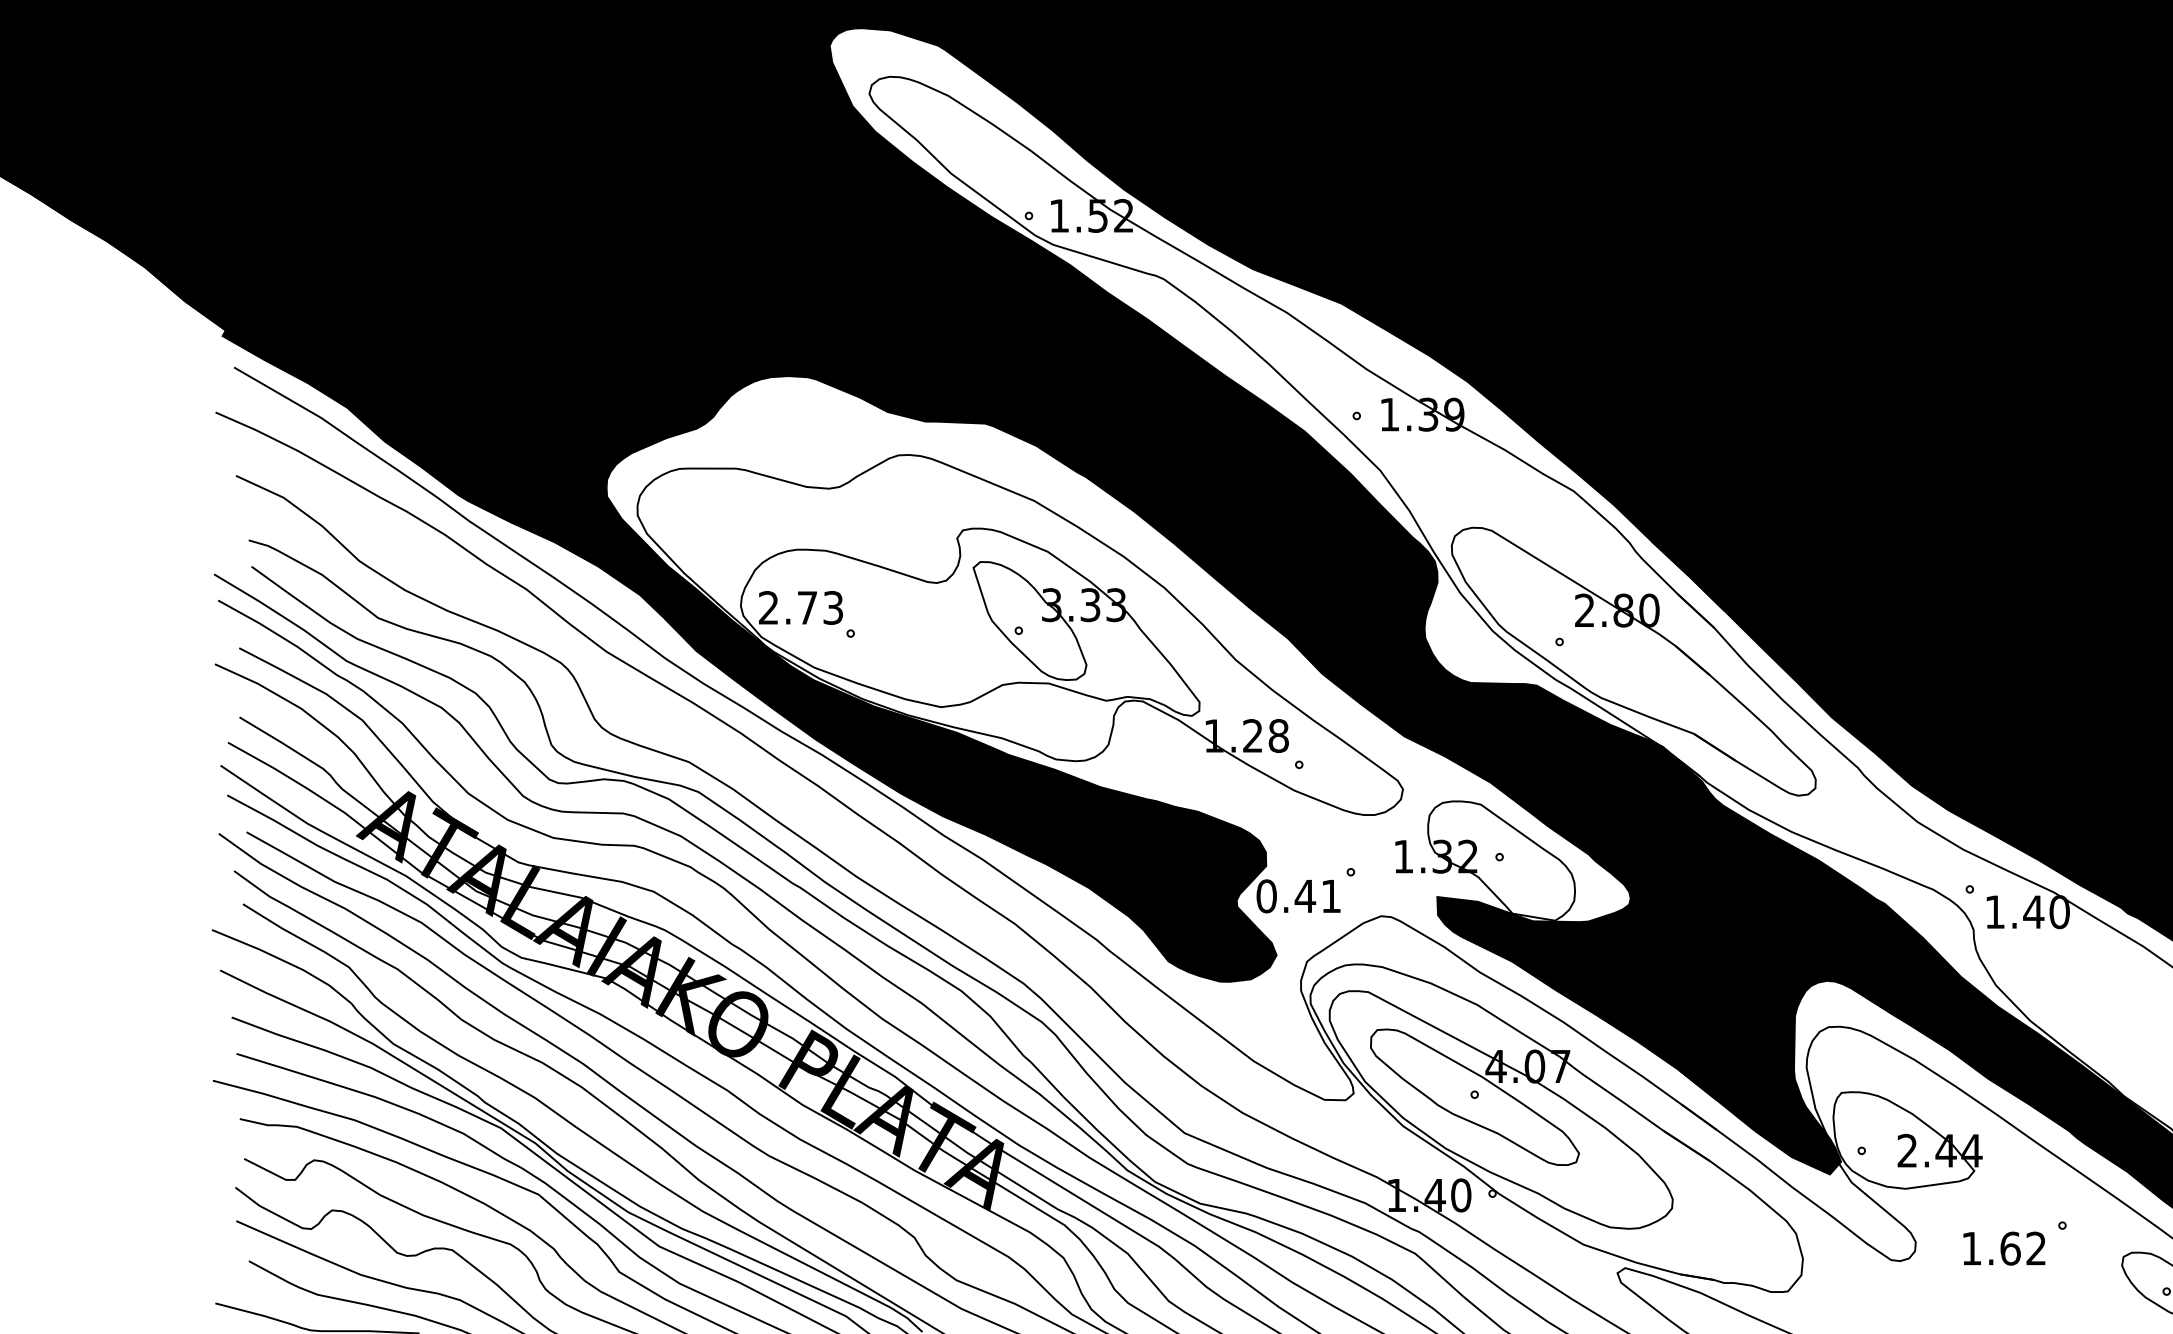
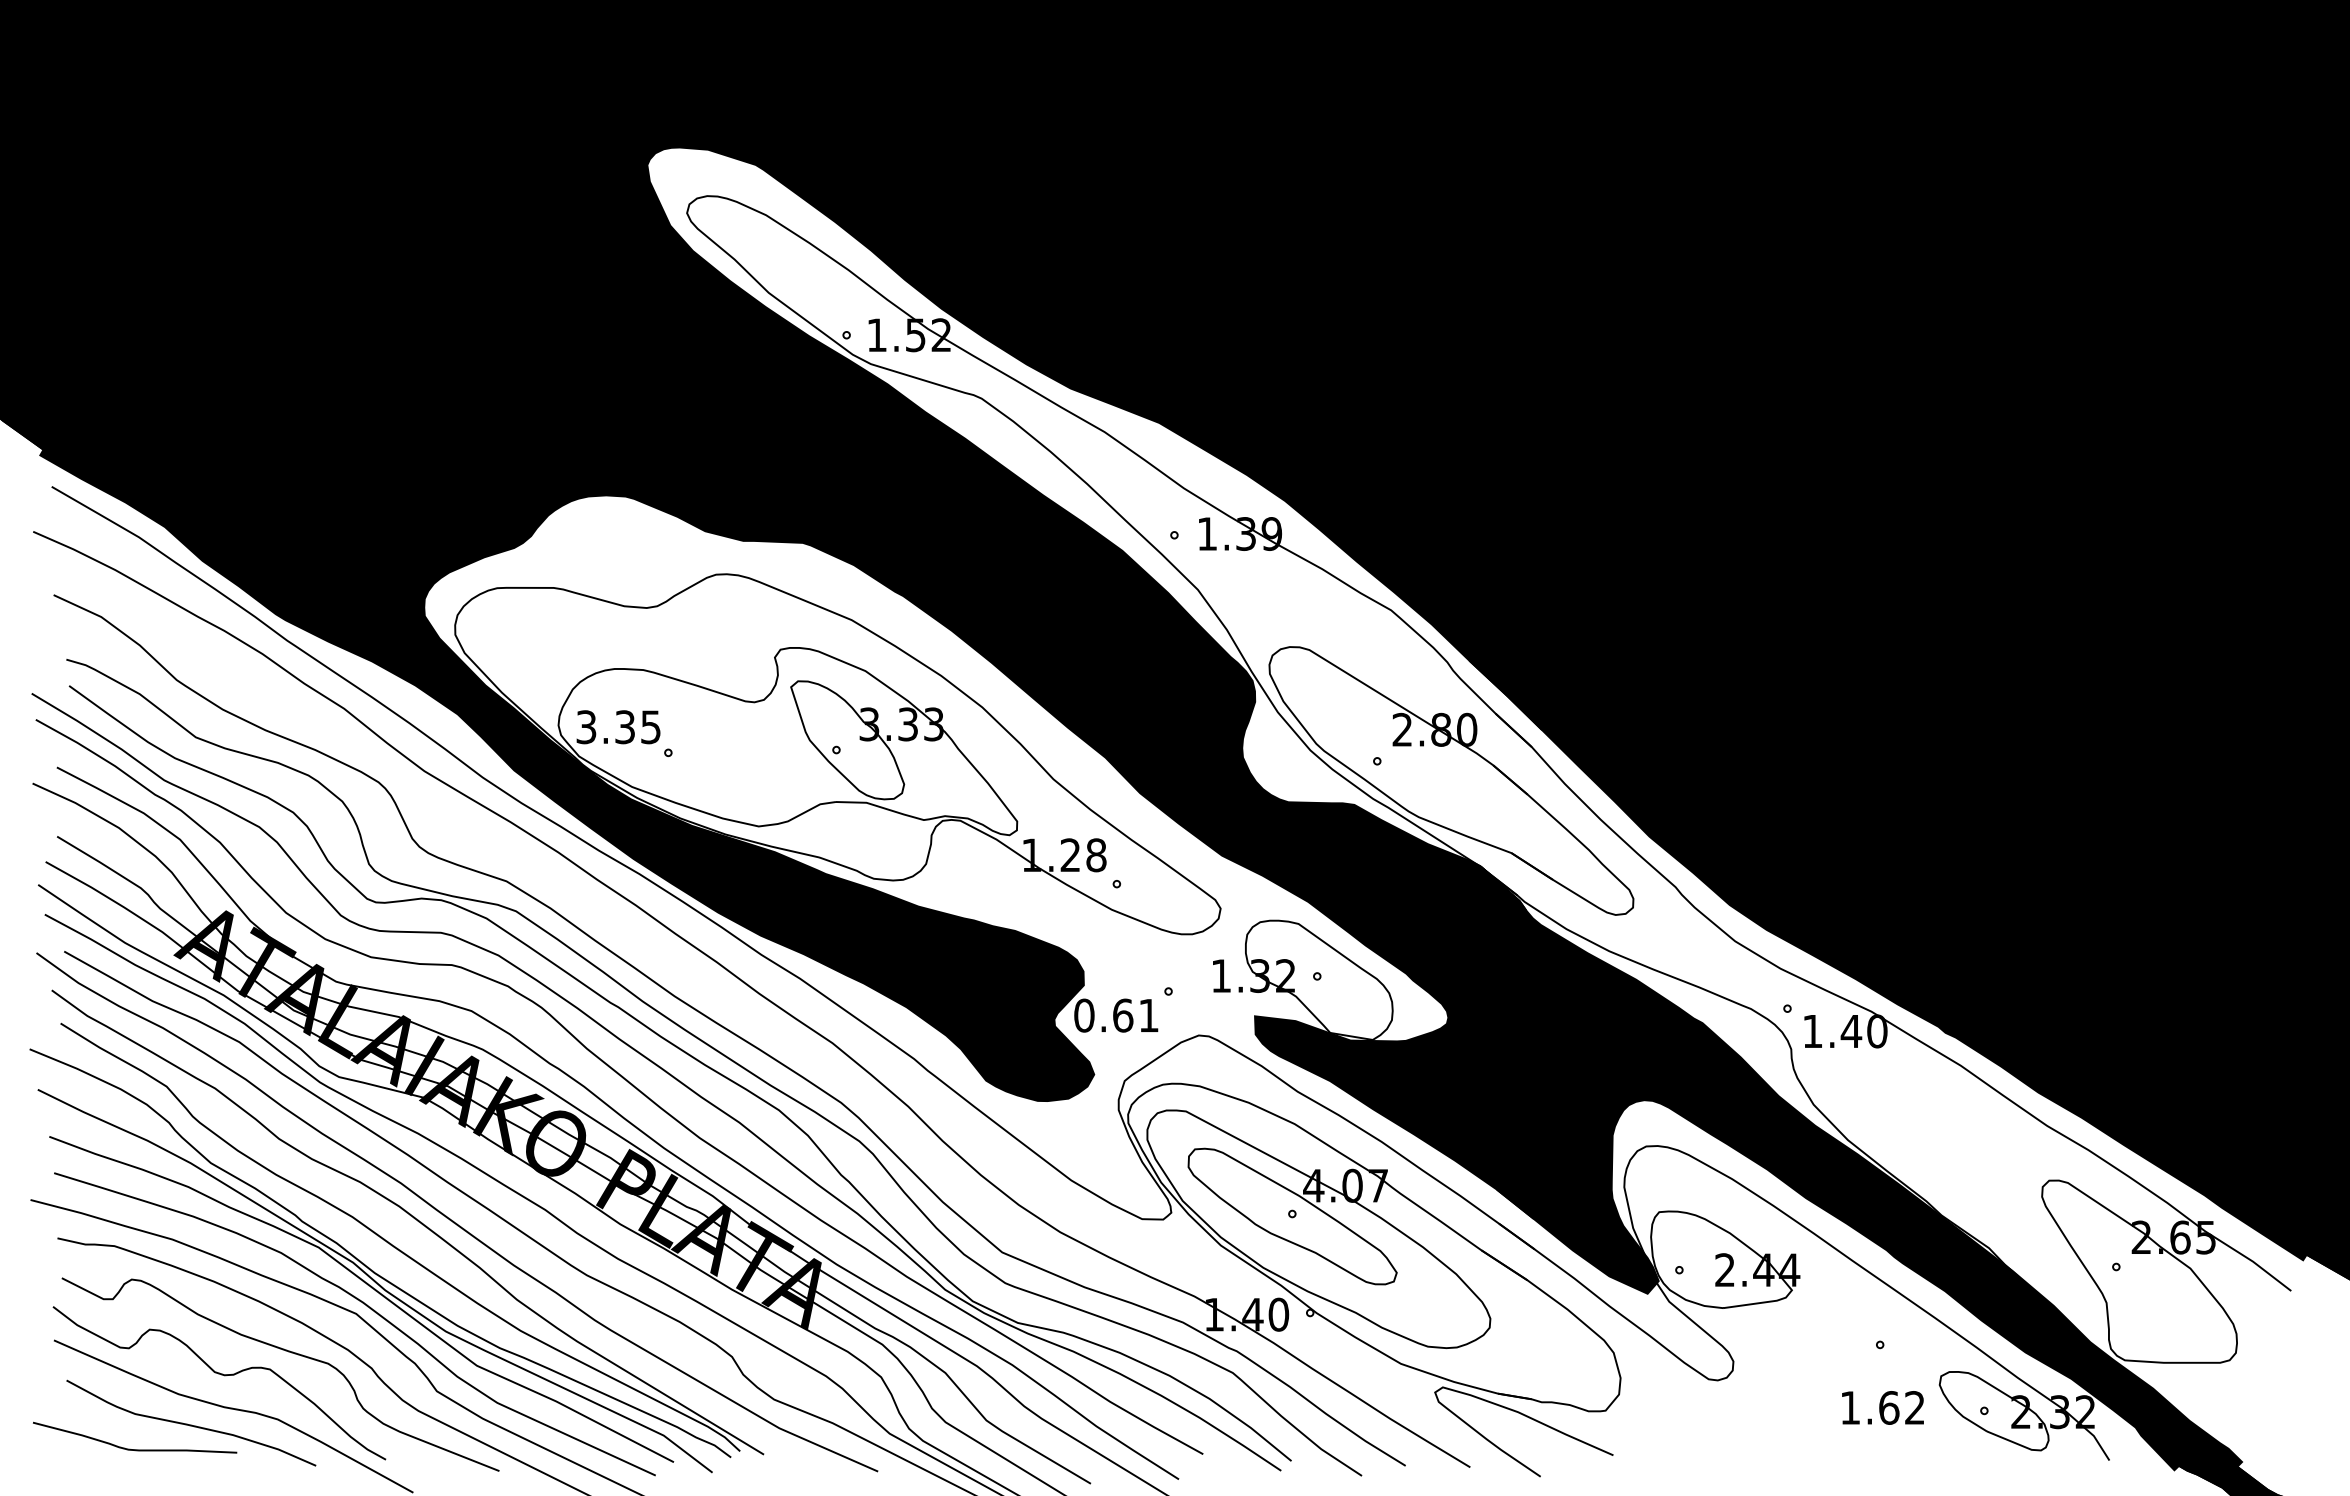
text: (800, 608) -> (618, 727), 2.73 -> 3.35
text: (1304, 896) -> (1122, 1015), 0.41 -> 0.61
text: (2003, 1248) -> (1882, 1407), moved

